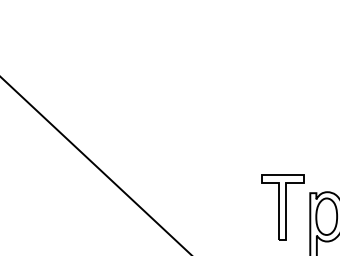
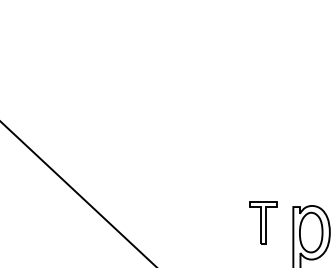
part: (282, 207) -> (263, 222), size x0.6

